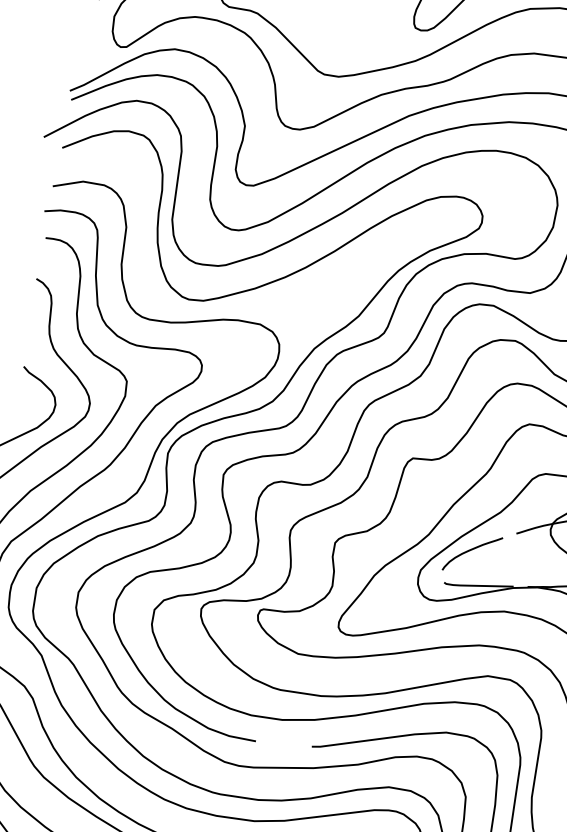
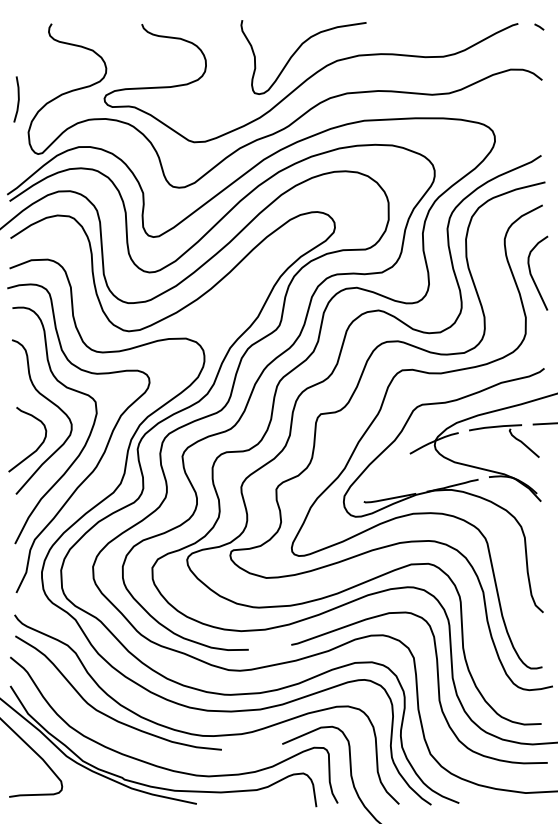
curve: (470, 551) -> (378, 474), removed

